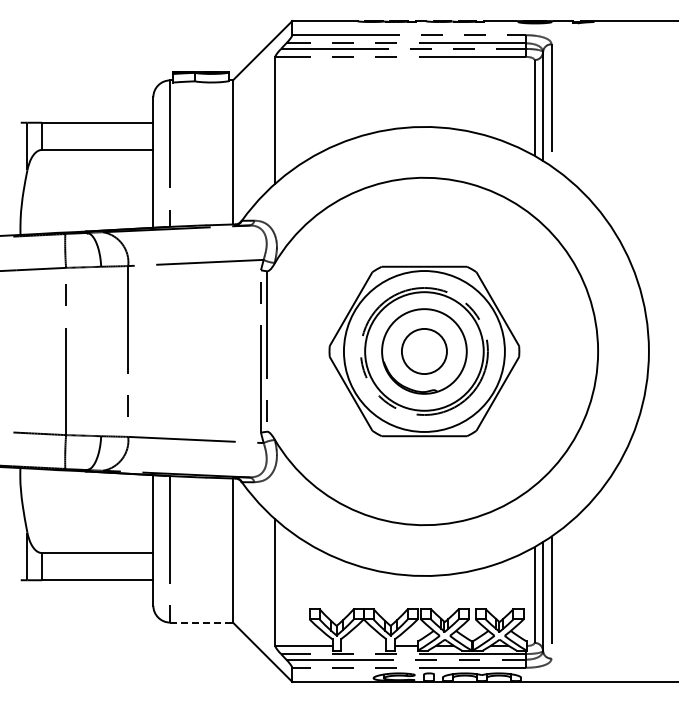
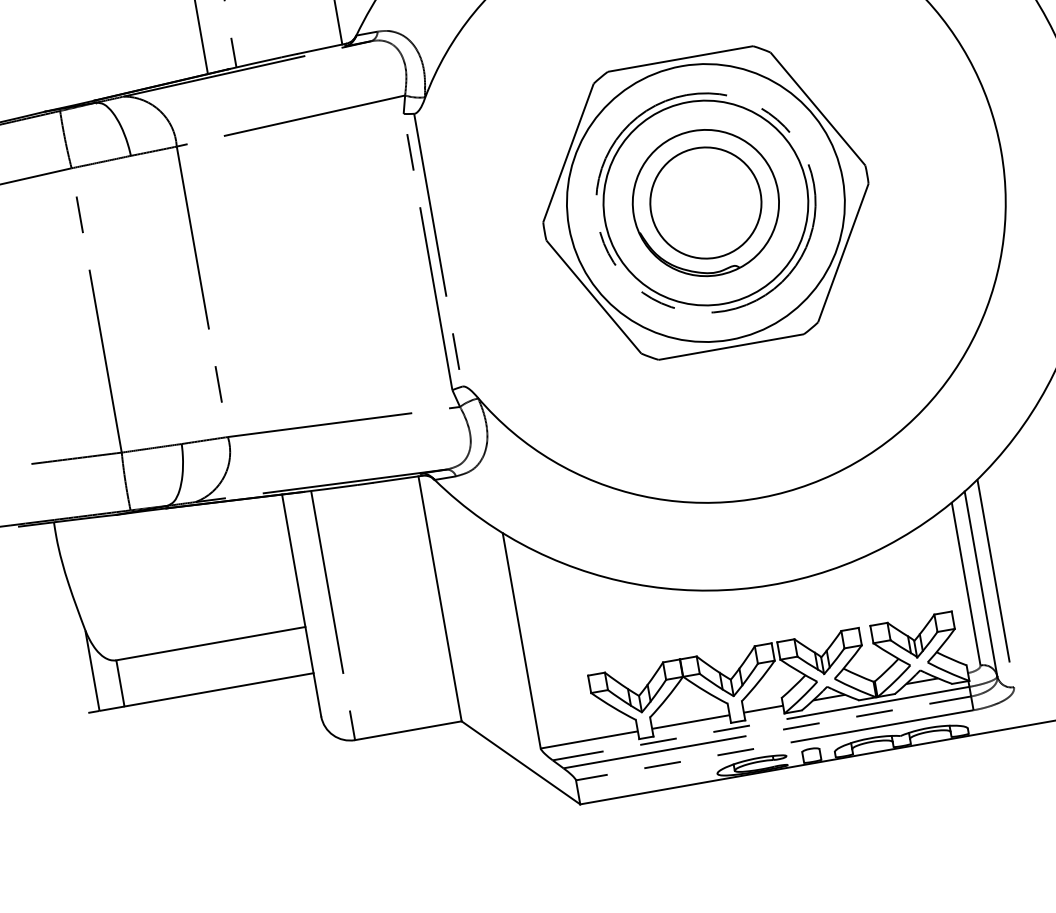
circle: (424, 351) -> (706, 203), size x1.43
line: (202, 622) -> (409, 730), dashed -> solid
line: (363, 646) -> (690, 722), added

